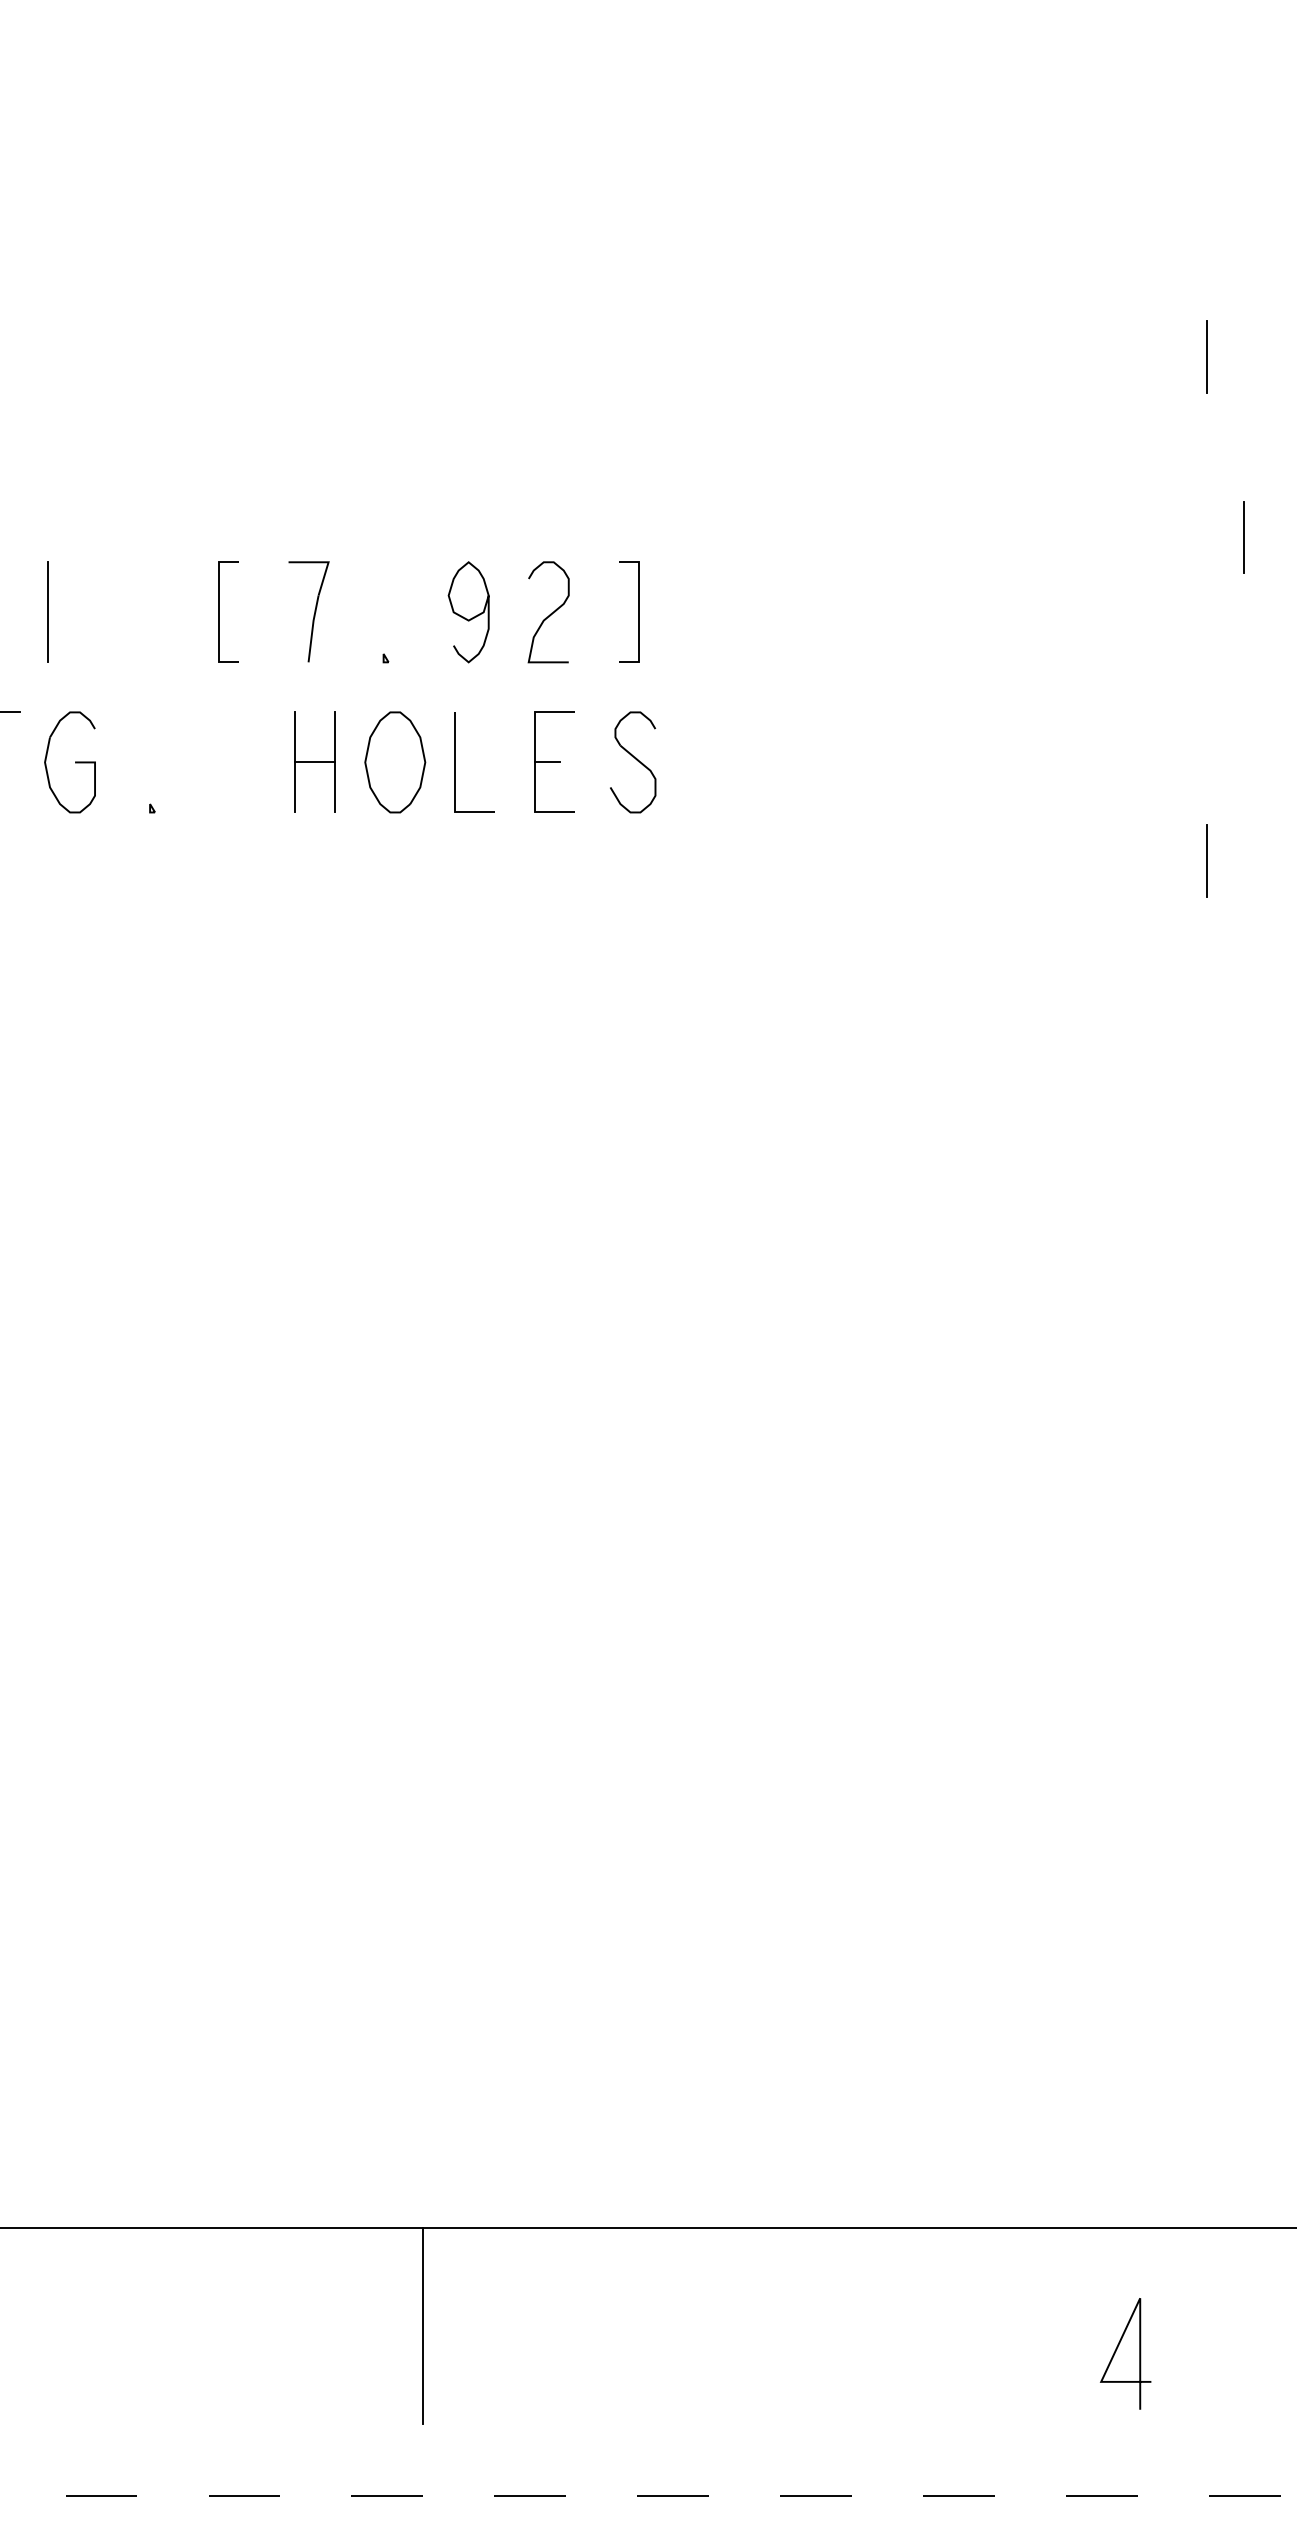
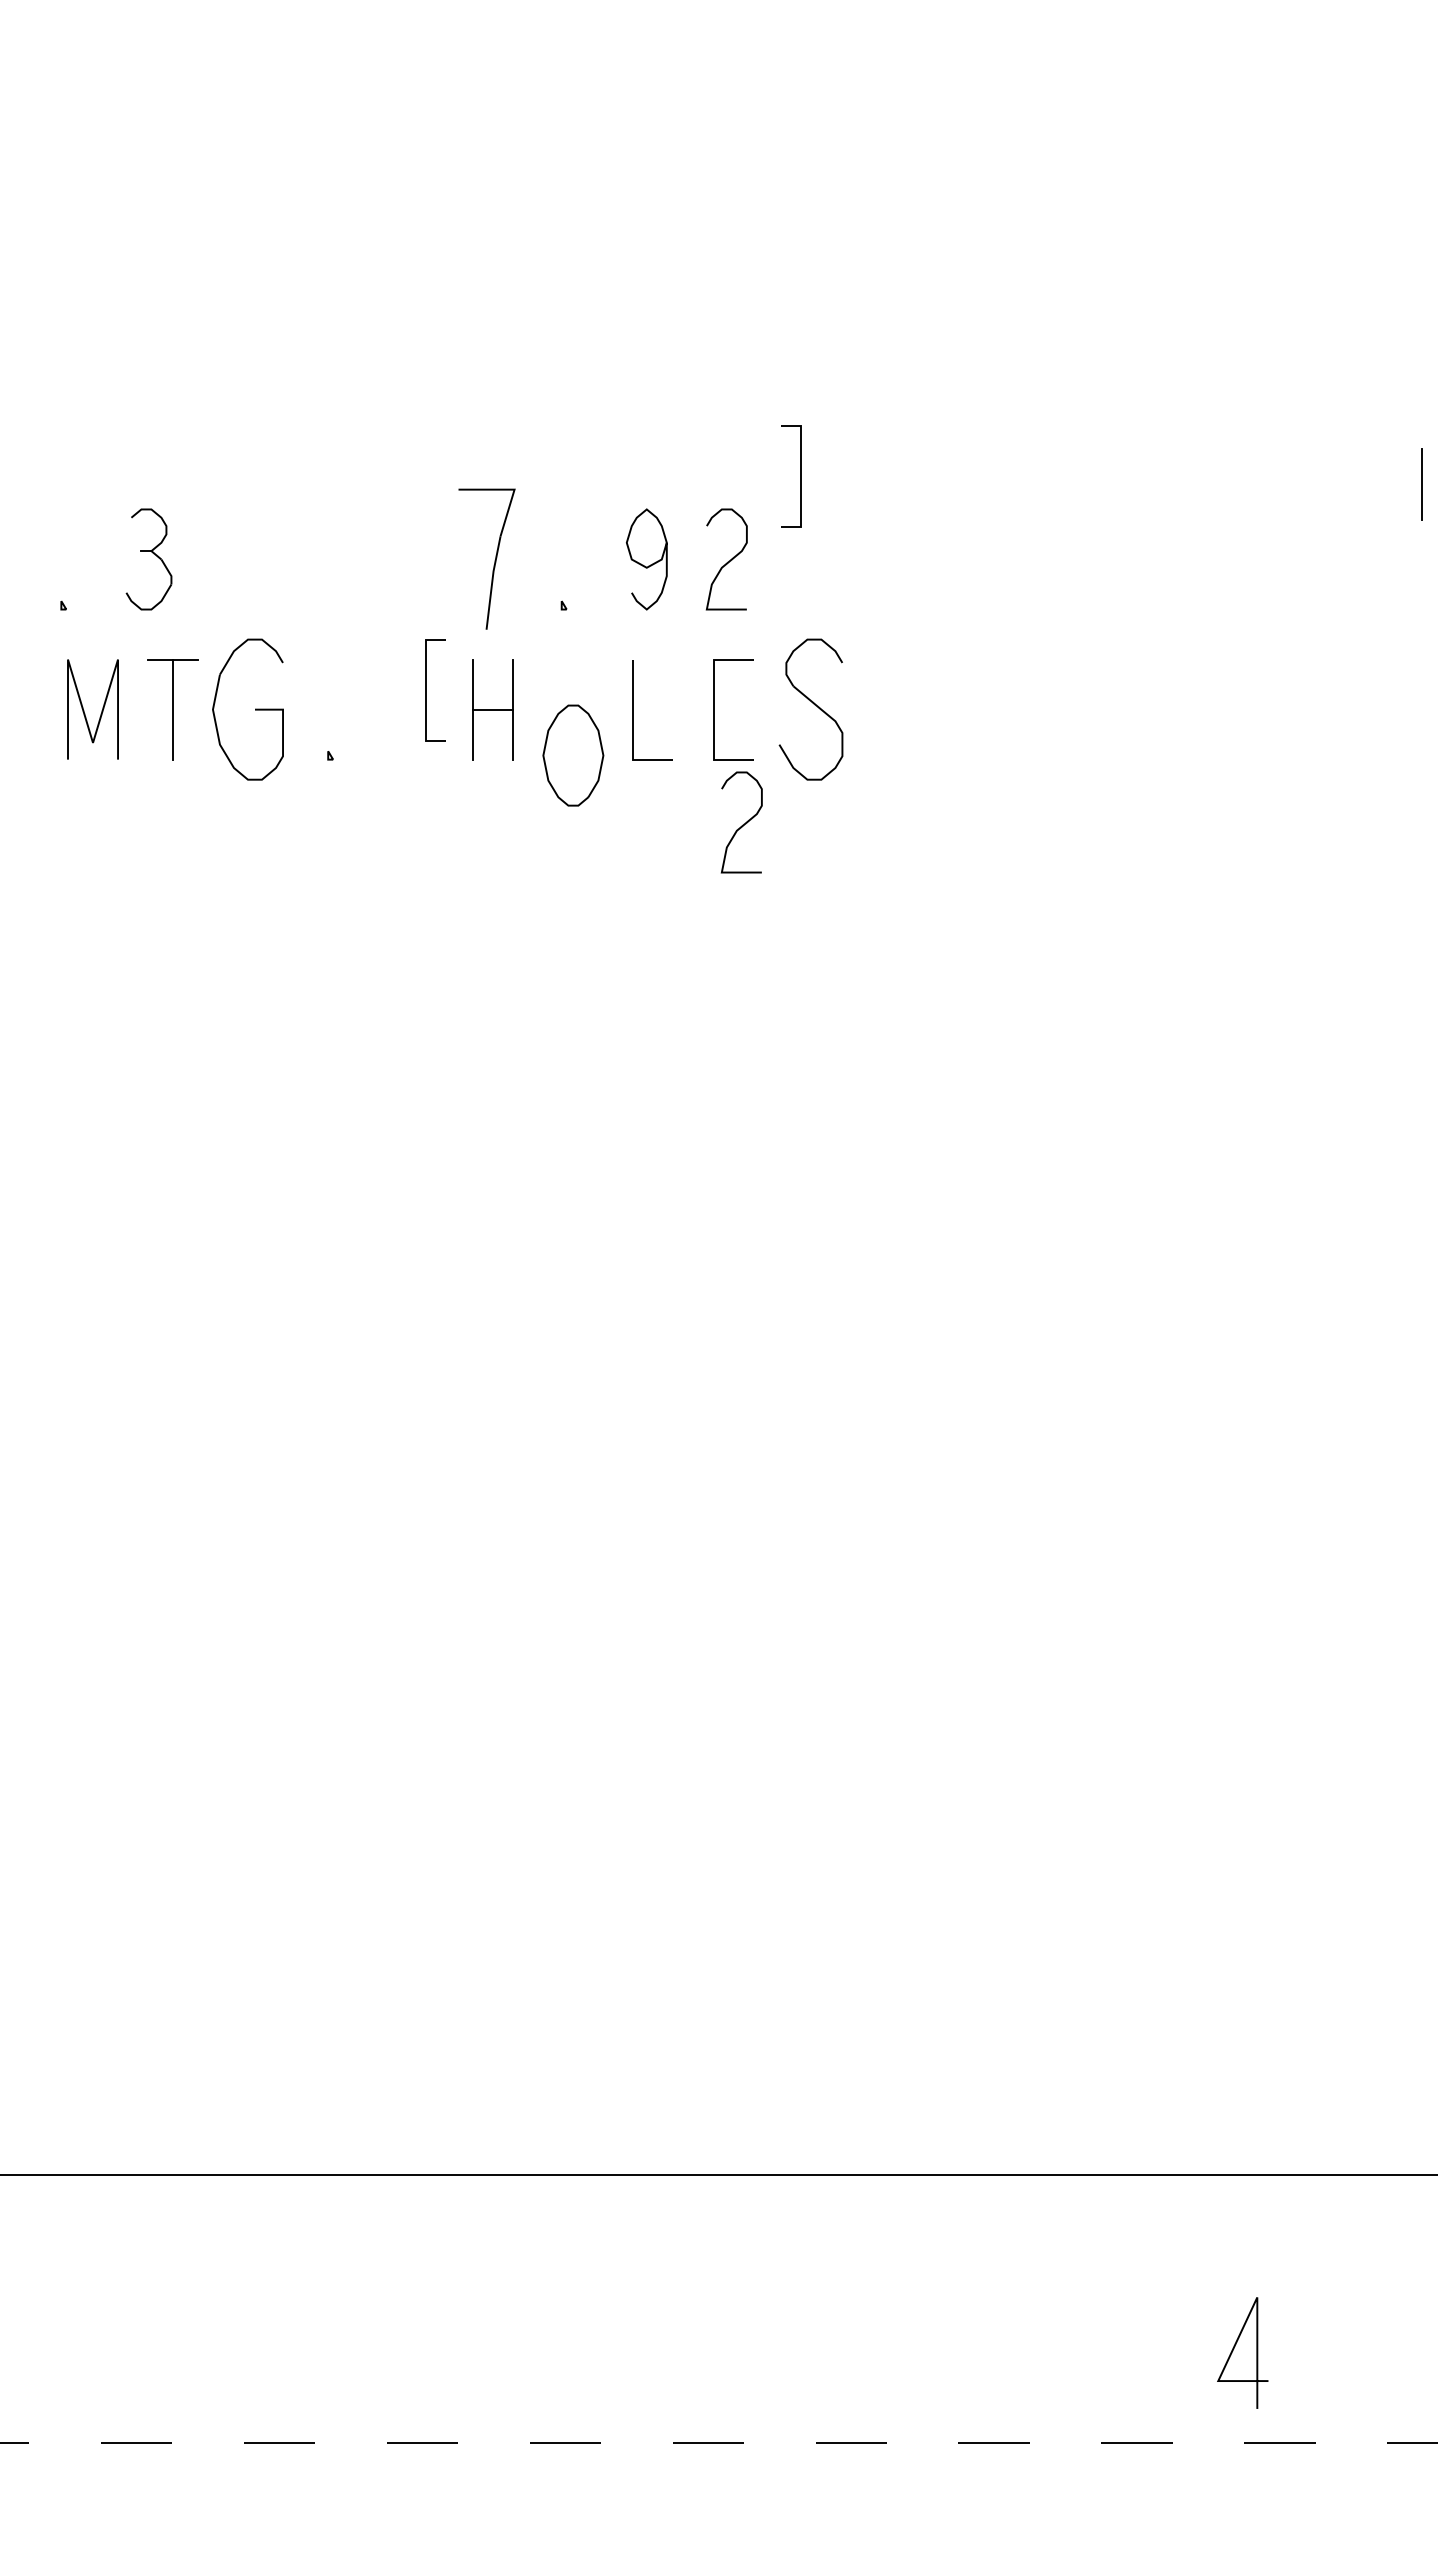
line: (1207, 356) -> (1385, 303), removed
part: (308, 611) -> (486, 558), size x1.4
line: (48, 612) -> (226, 559), removed
line: (219, 612) -> (426, 690), moved
line: (638, 612) -> (800, 476), moved
part: (70, 762) -> (248, 709), size x1.4
part: (395, 762) -> (573, 755), moved
line: (547, 762) -> (725, 709), removed
part: (633, 762) -> (811, 709), size x1.4
line: (1207, 860) -> (1385, 807), removed
curve: (564, 877) -> (742, 824), added
line: (423, 2325) -> (601, 2272), removed
line: (1117, 2349) -> (1234, 2348), moved

